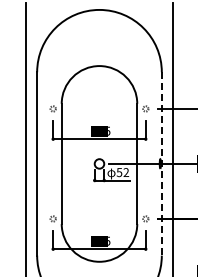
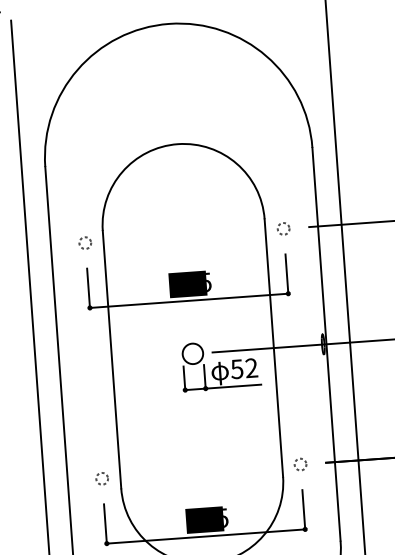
line: (161, 163) -> (325, 343), dashed -> solid

